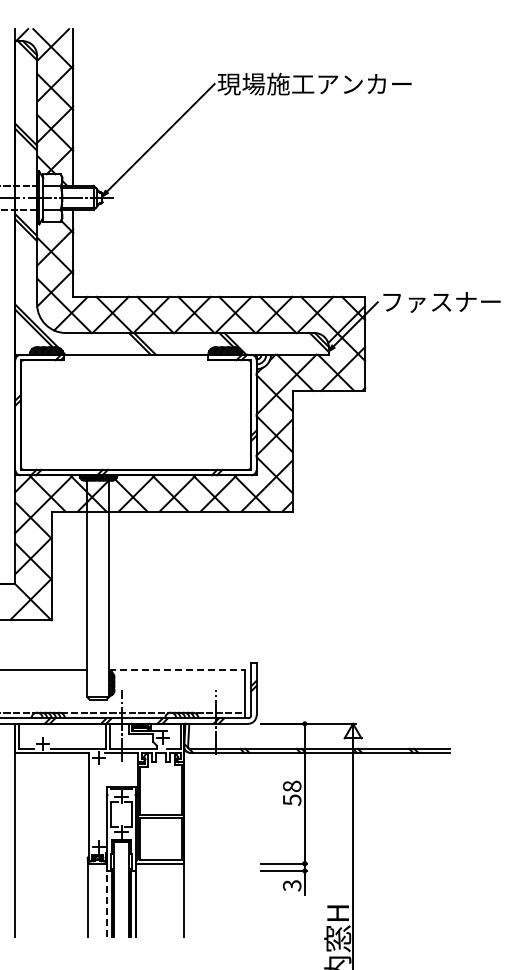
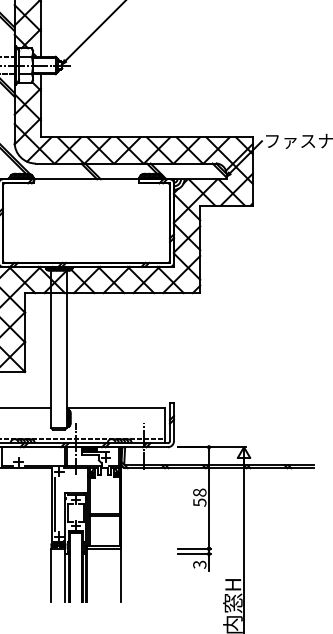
line: (176, 670) -> (115, 408), dashed -> solid
line: (92, 801) -> (54, 503), added
line: (107, 900) -> (65, 575), dashed -> solid

